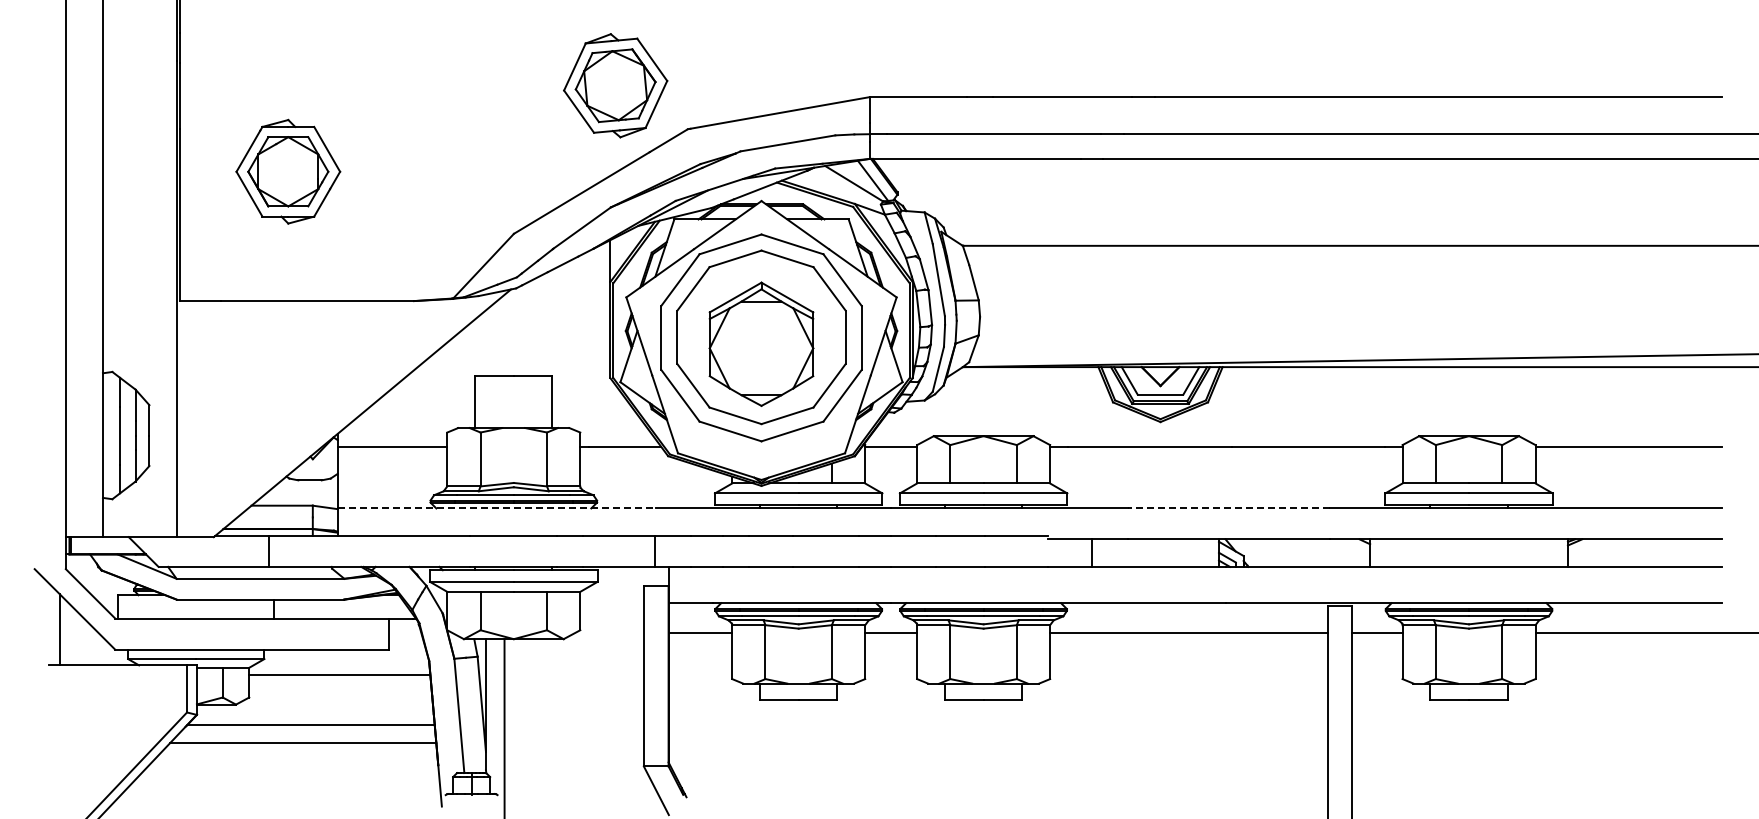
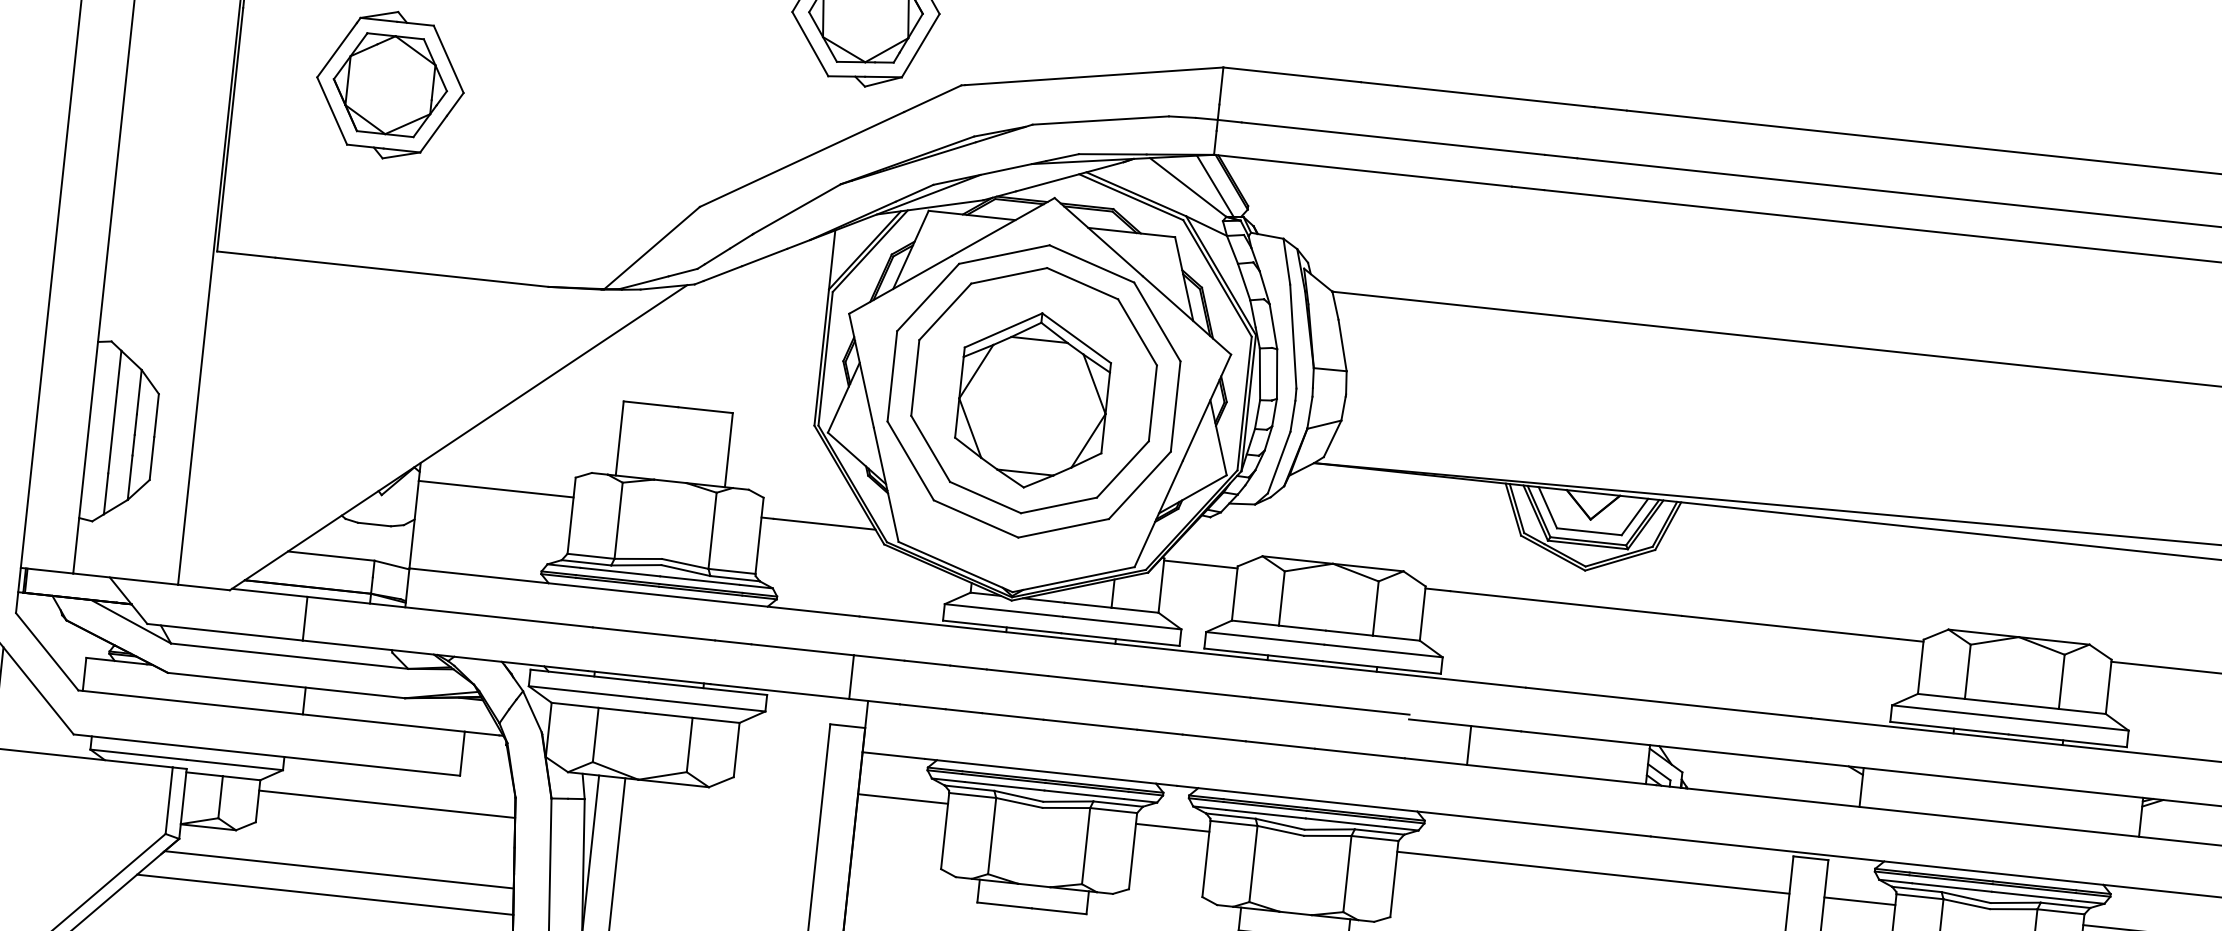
line: (497, 508) -> (635, 592), dashed -> solid
line: (1228, 508) -> (1668, 703), dashed -> solid

